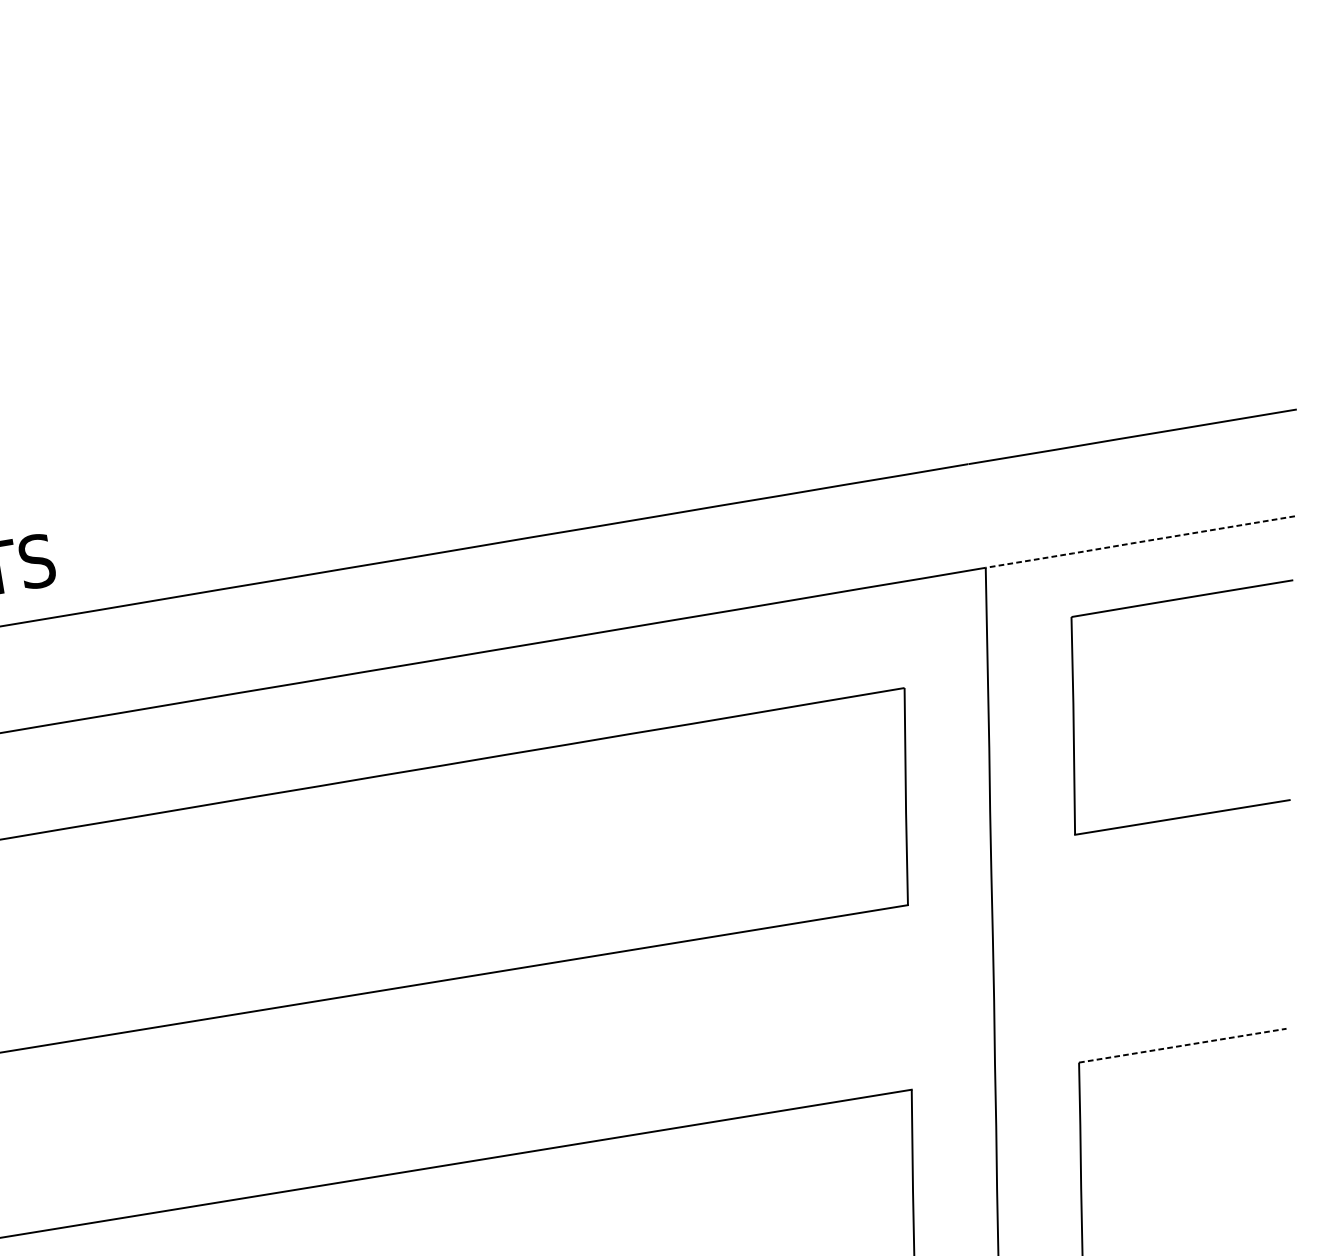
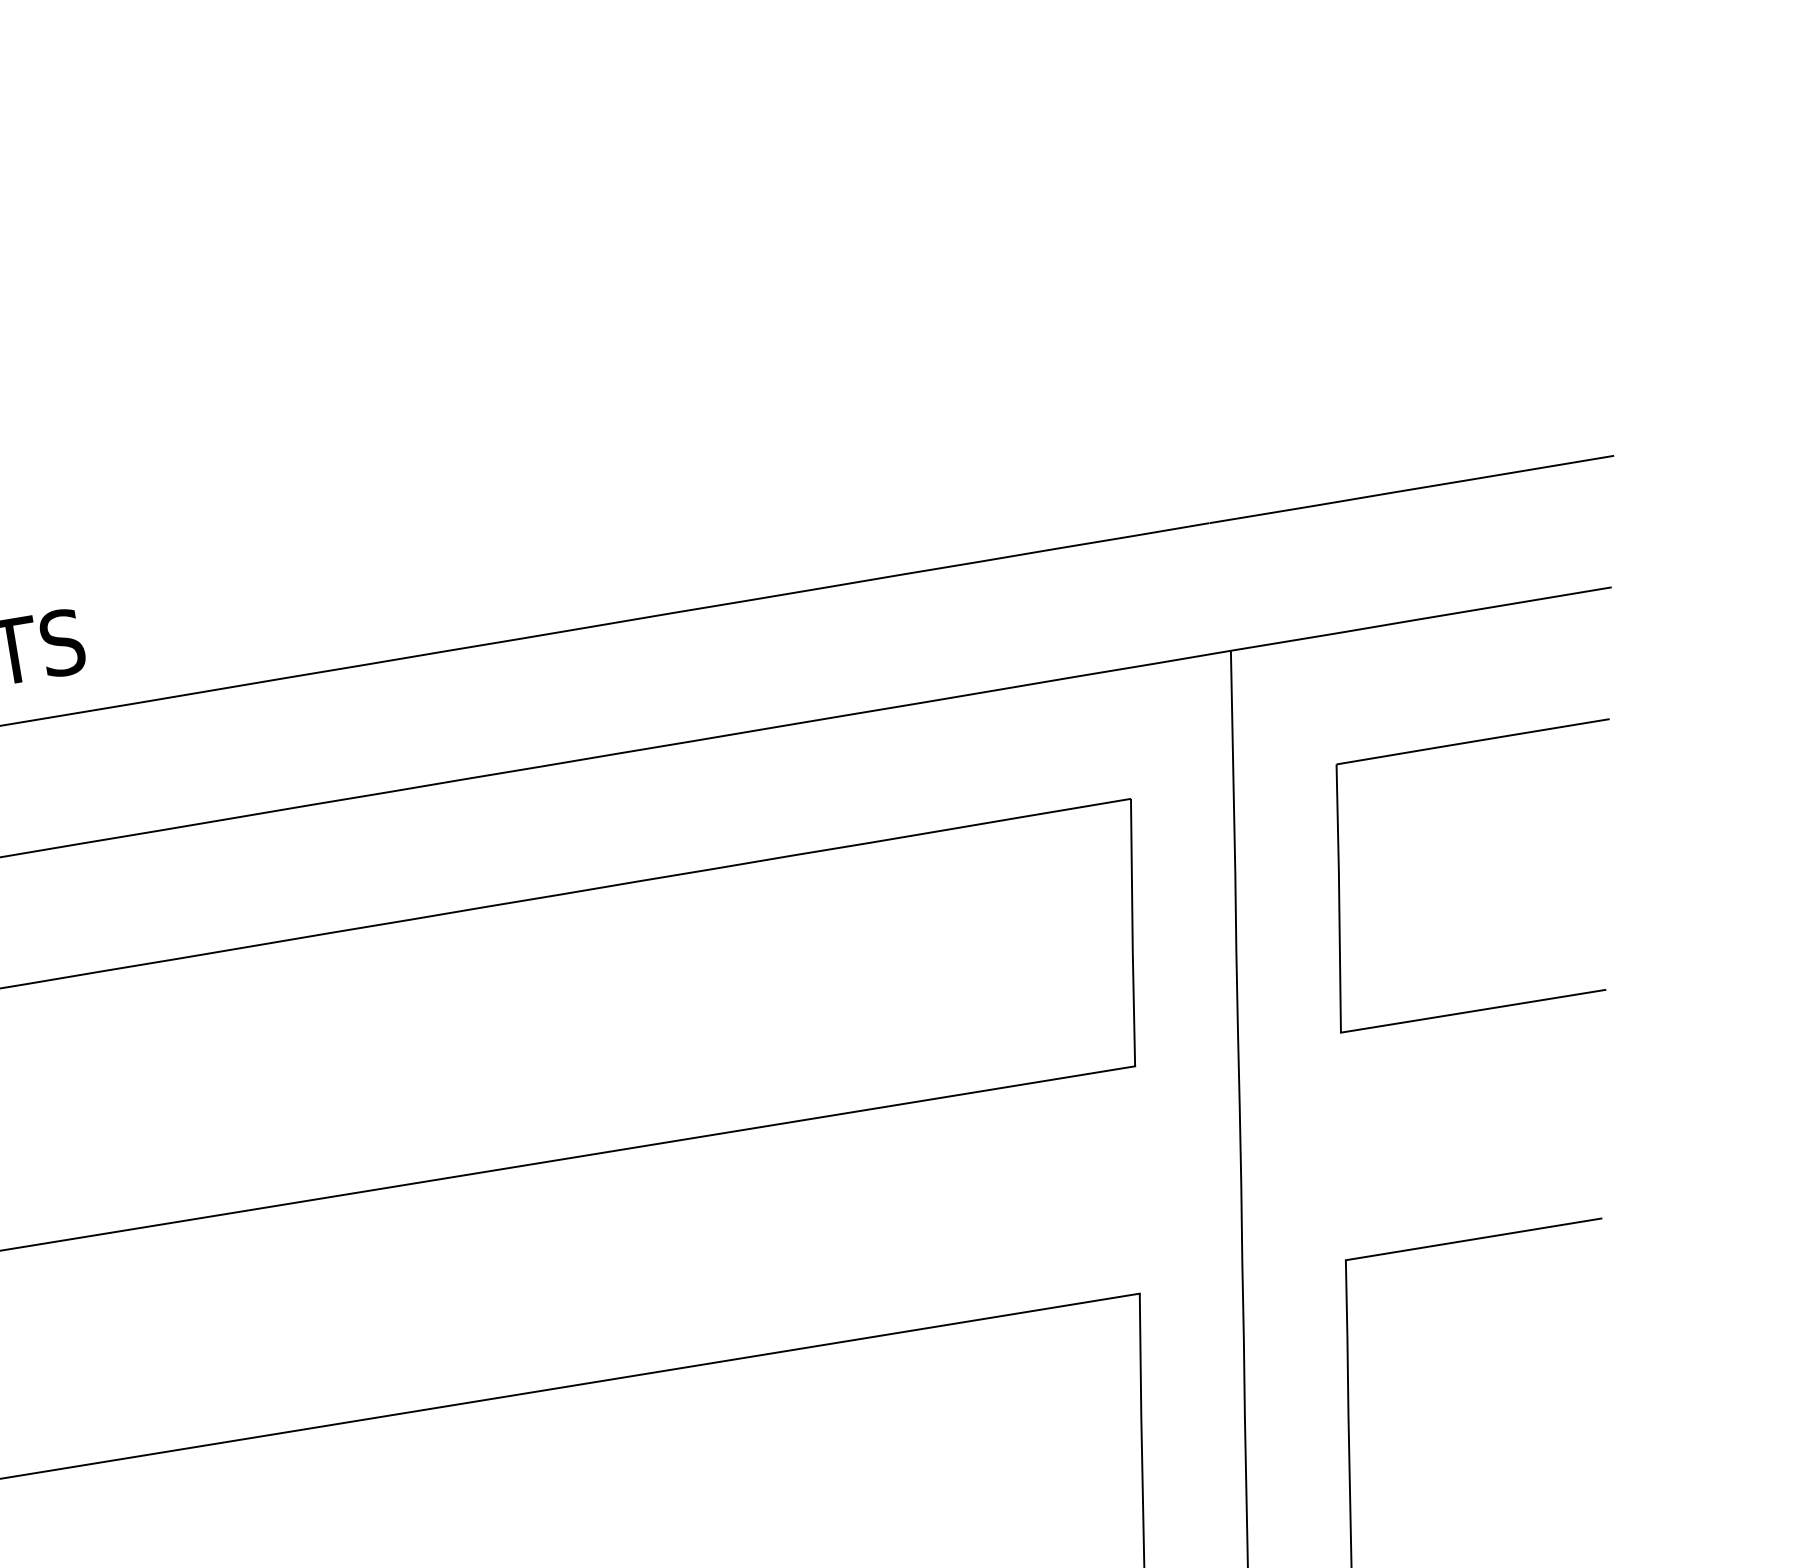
line: (1138, 542) -> (1419, 619), dashed -> solid
part: (1164, 602) -> (1451, 746), moved
line: (1183, 1045) -> (1474, 1239), dashed -> solid

